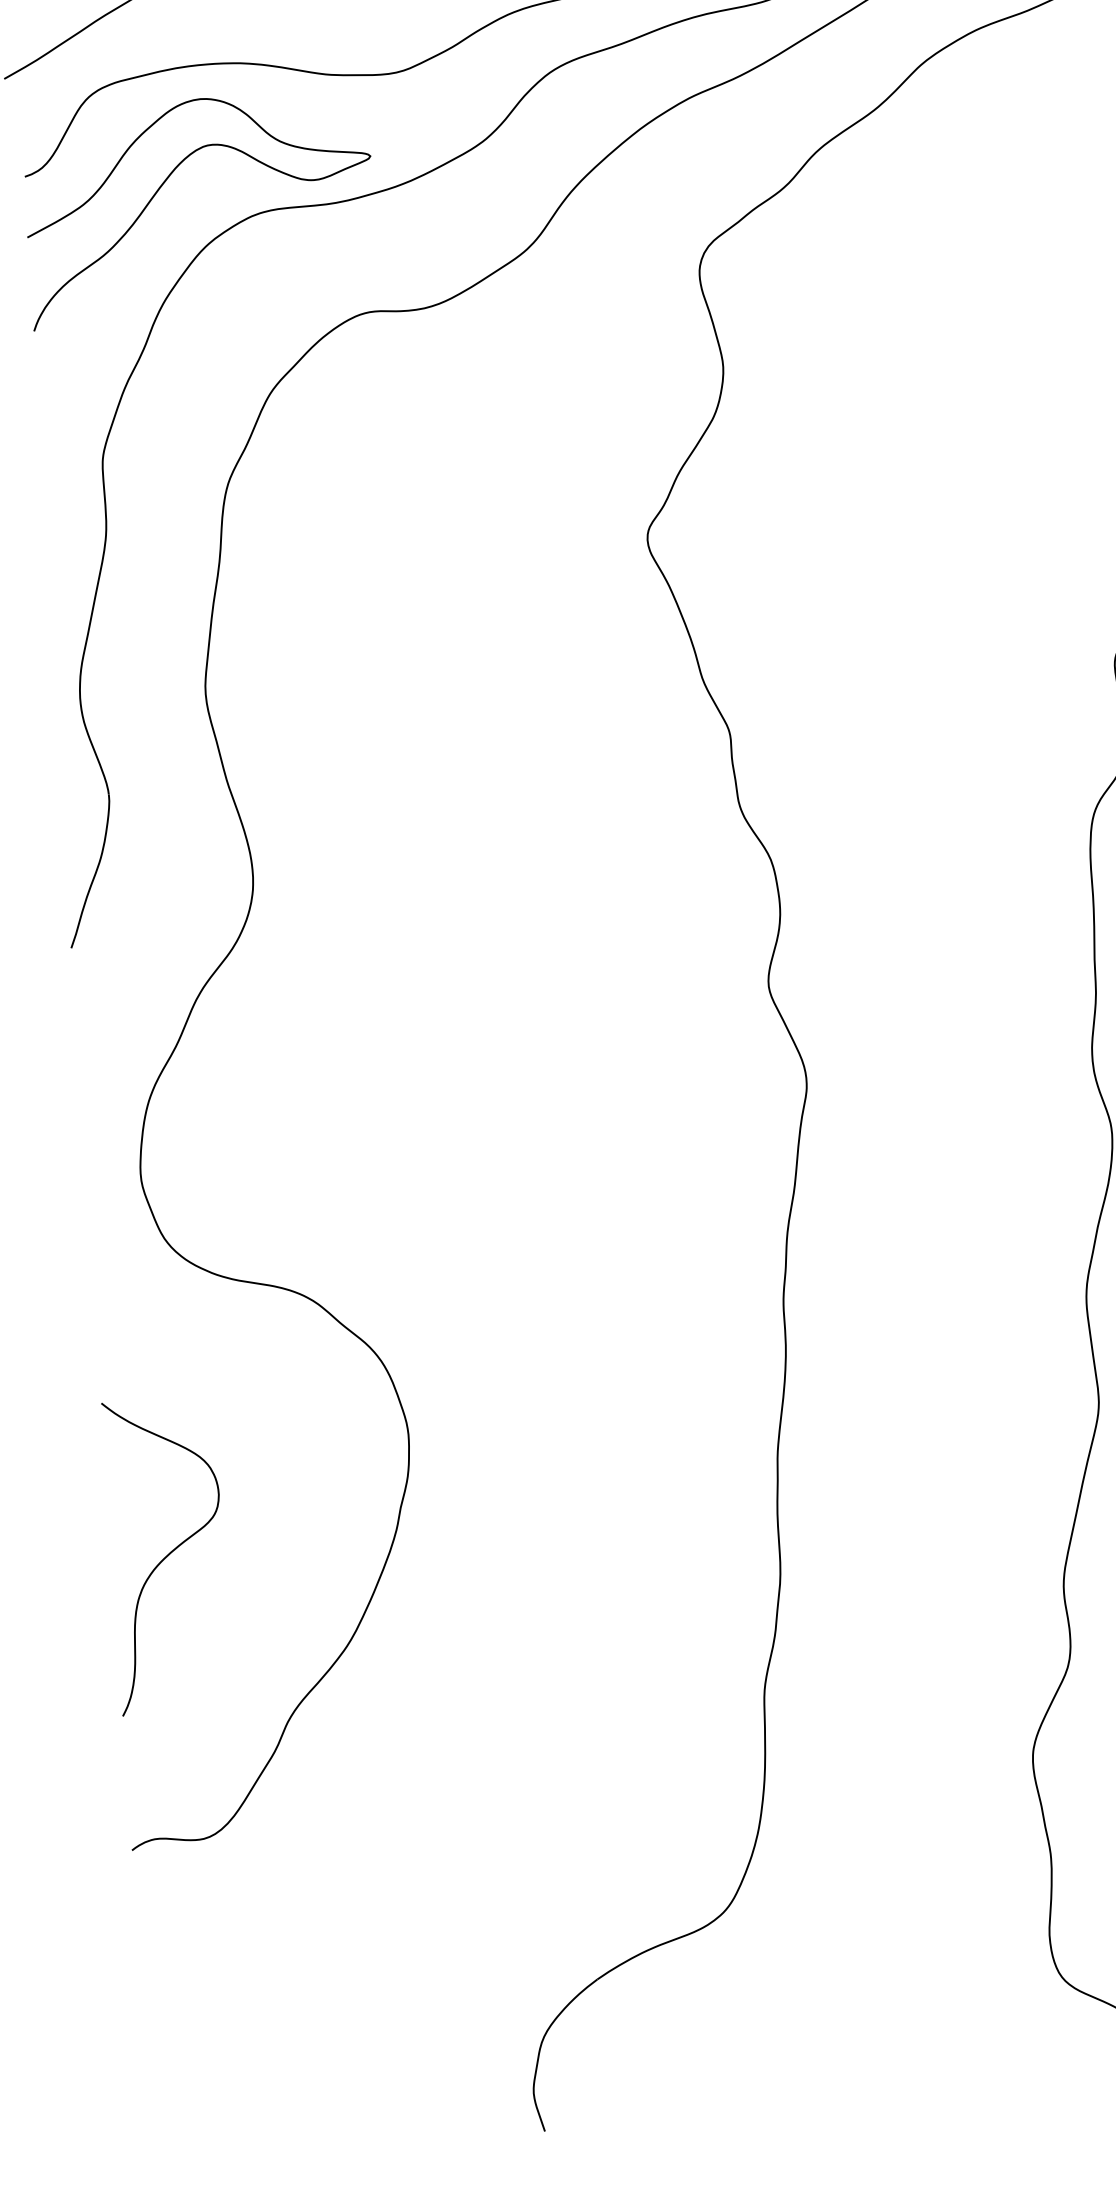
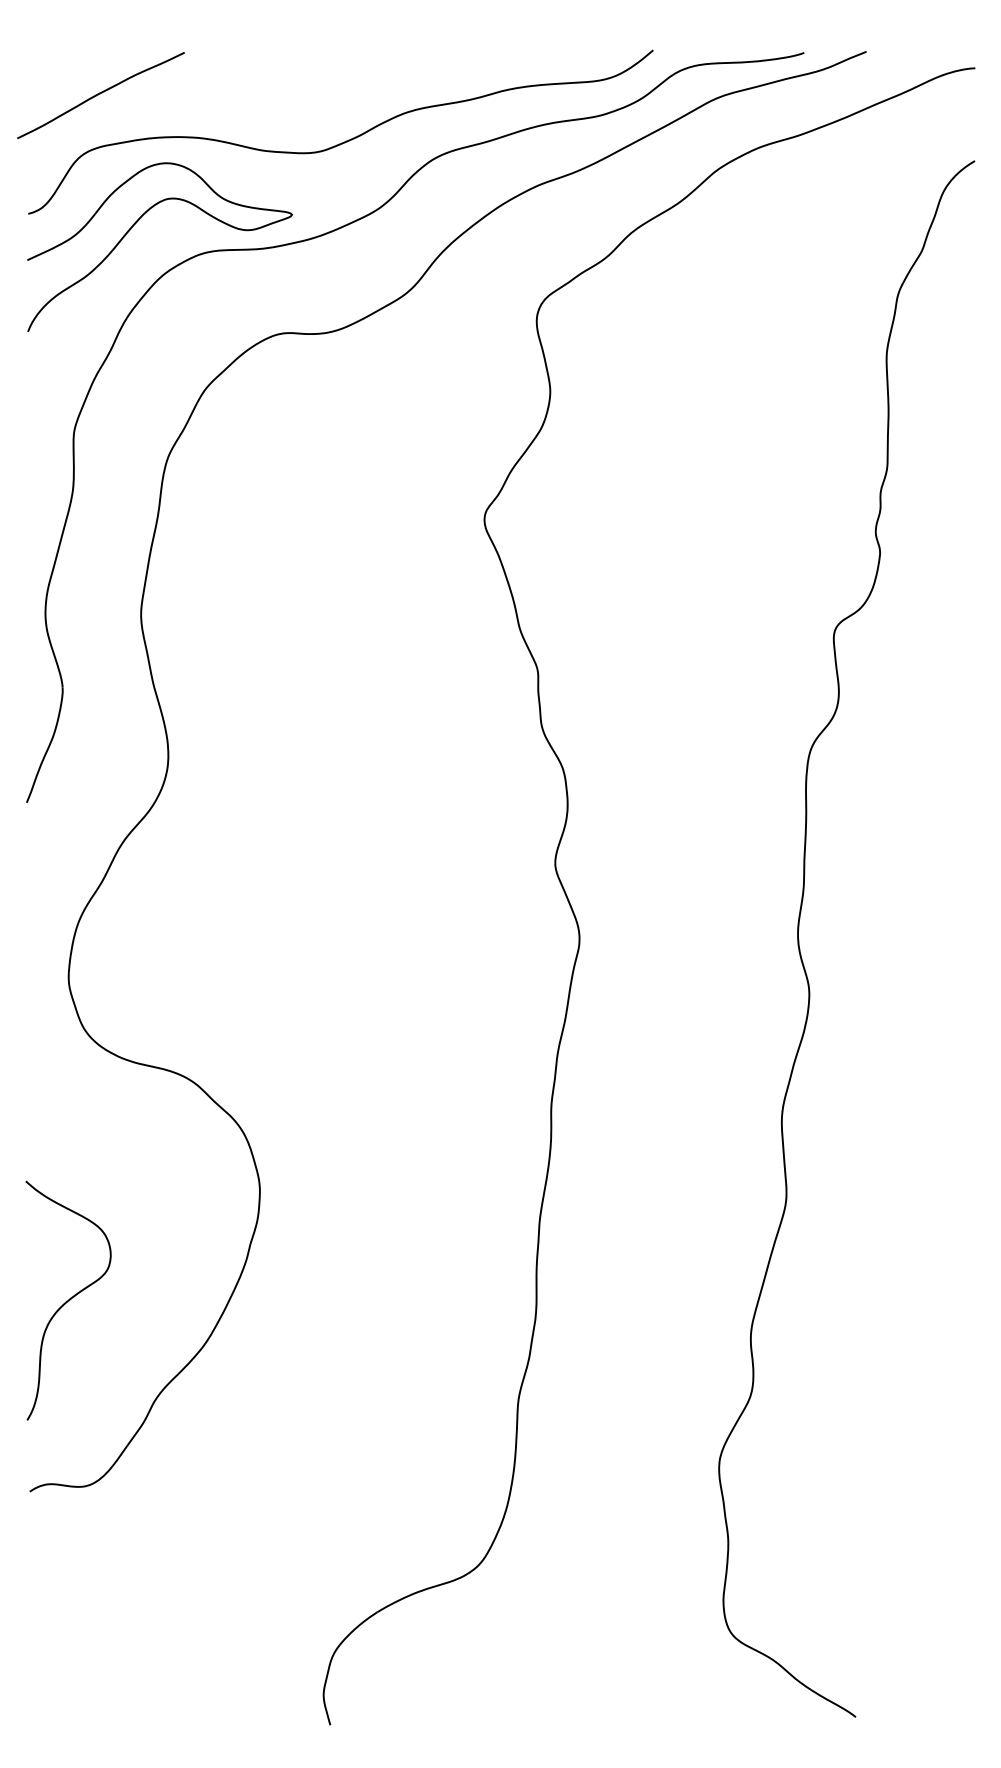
curve: (167, 1555) -> (68, 1300), moved

